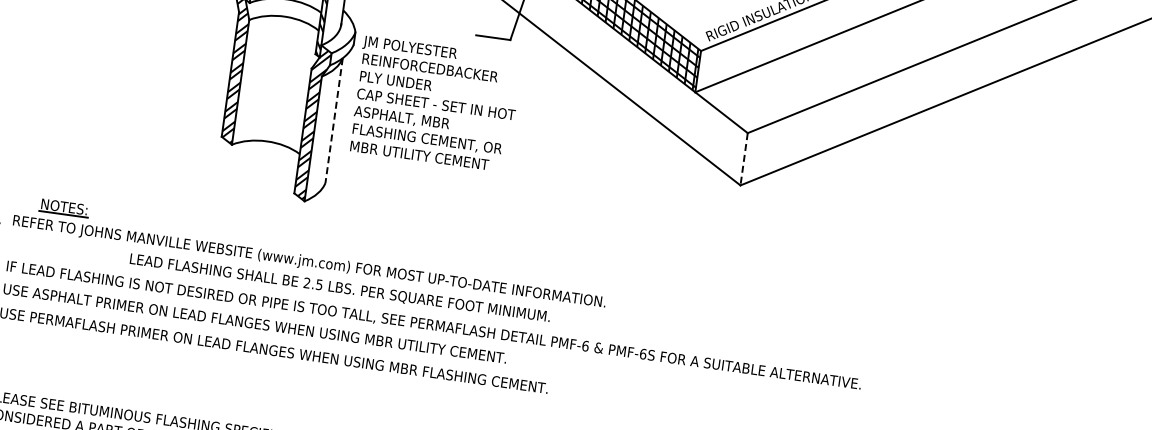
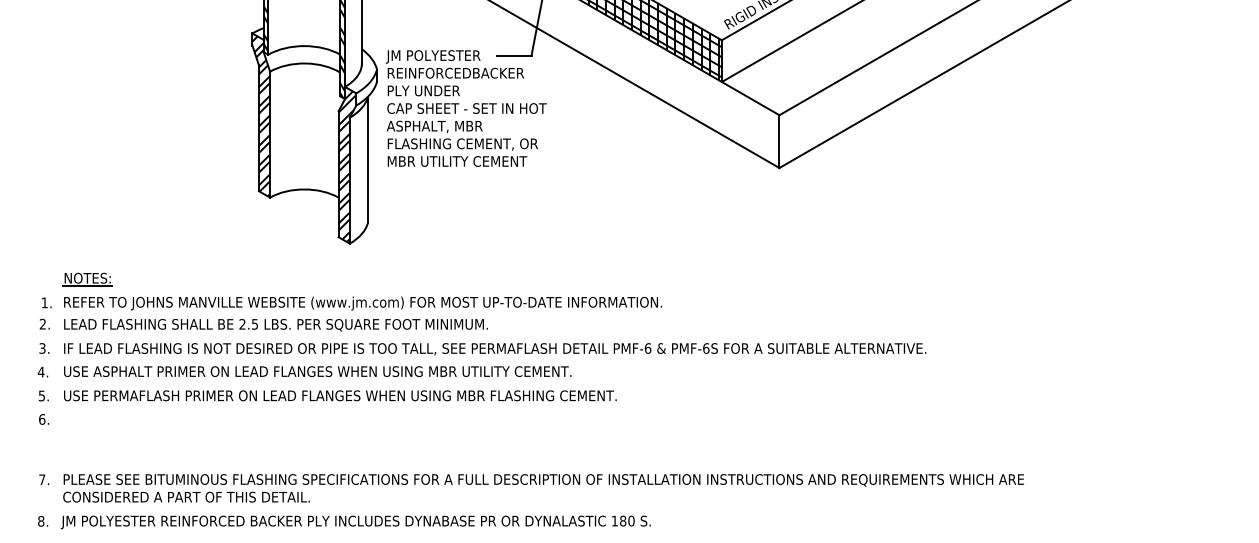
text: (435, 104) -> (466, 108), moved
line: (334, 120) -> (368, 159), dashed -> solid
line: (744, 160) -> (779, 142), dashed -> solid
part: (64, 208) -> (87, 279), moved
text: (339, 288) -> (275, 325), moved

